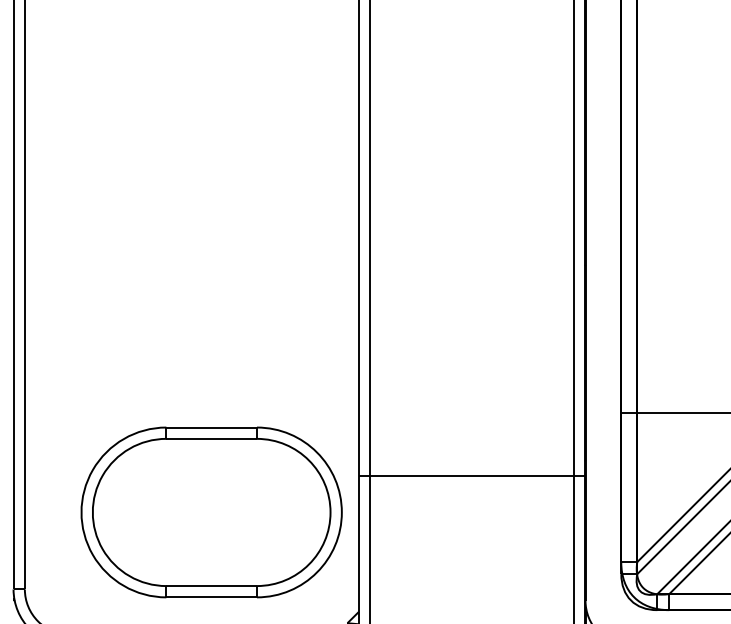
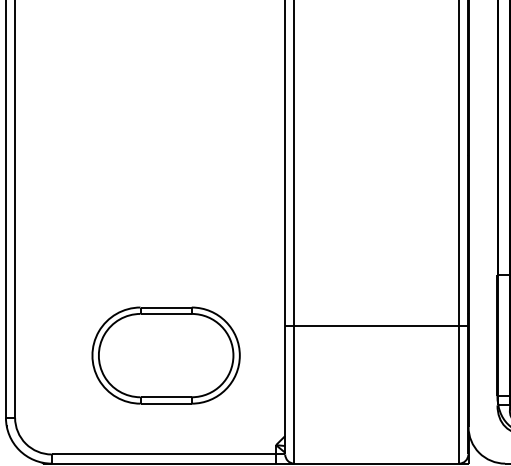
part: (211, 512) -> (166, 355), size x0.7

